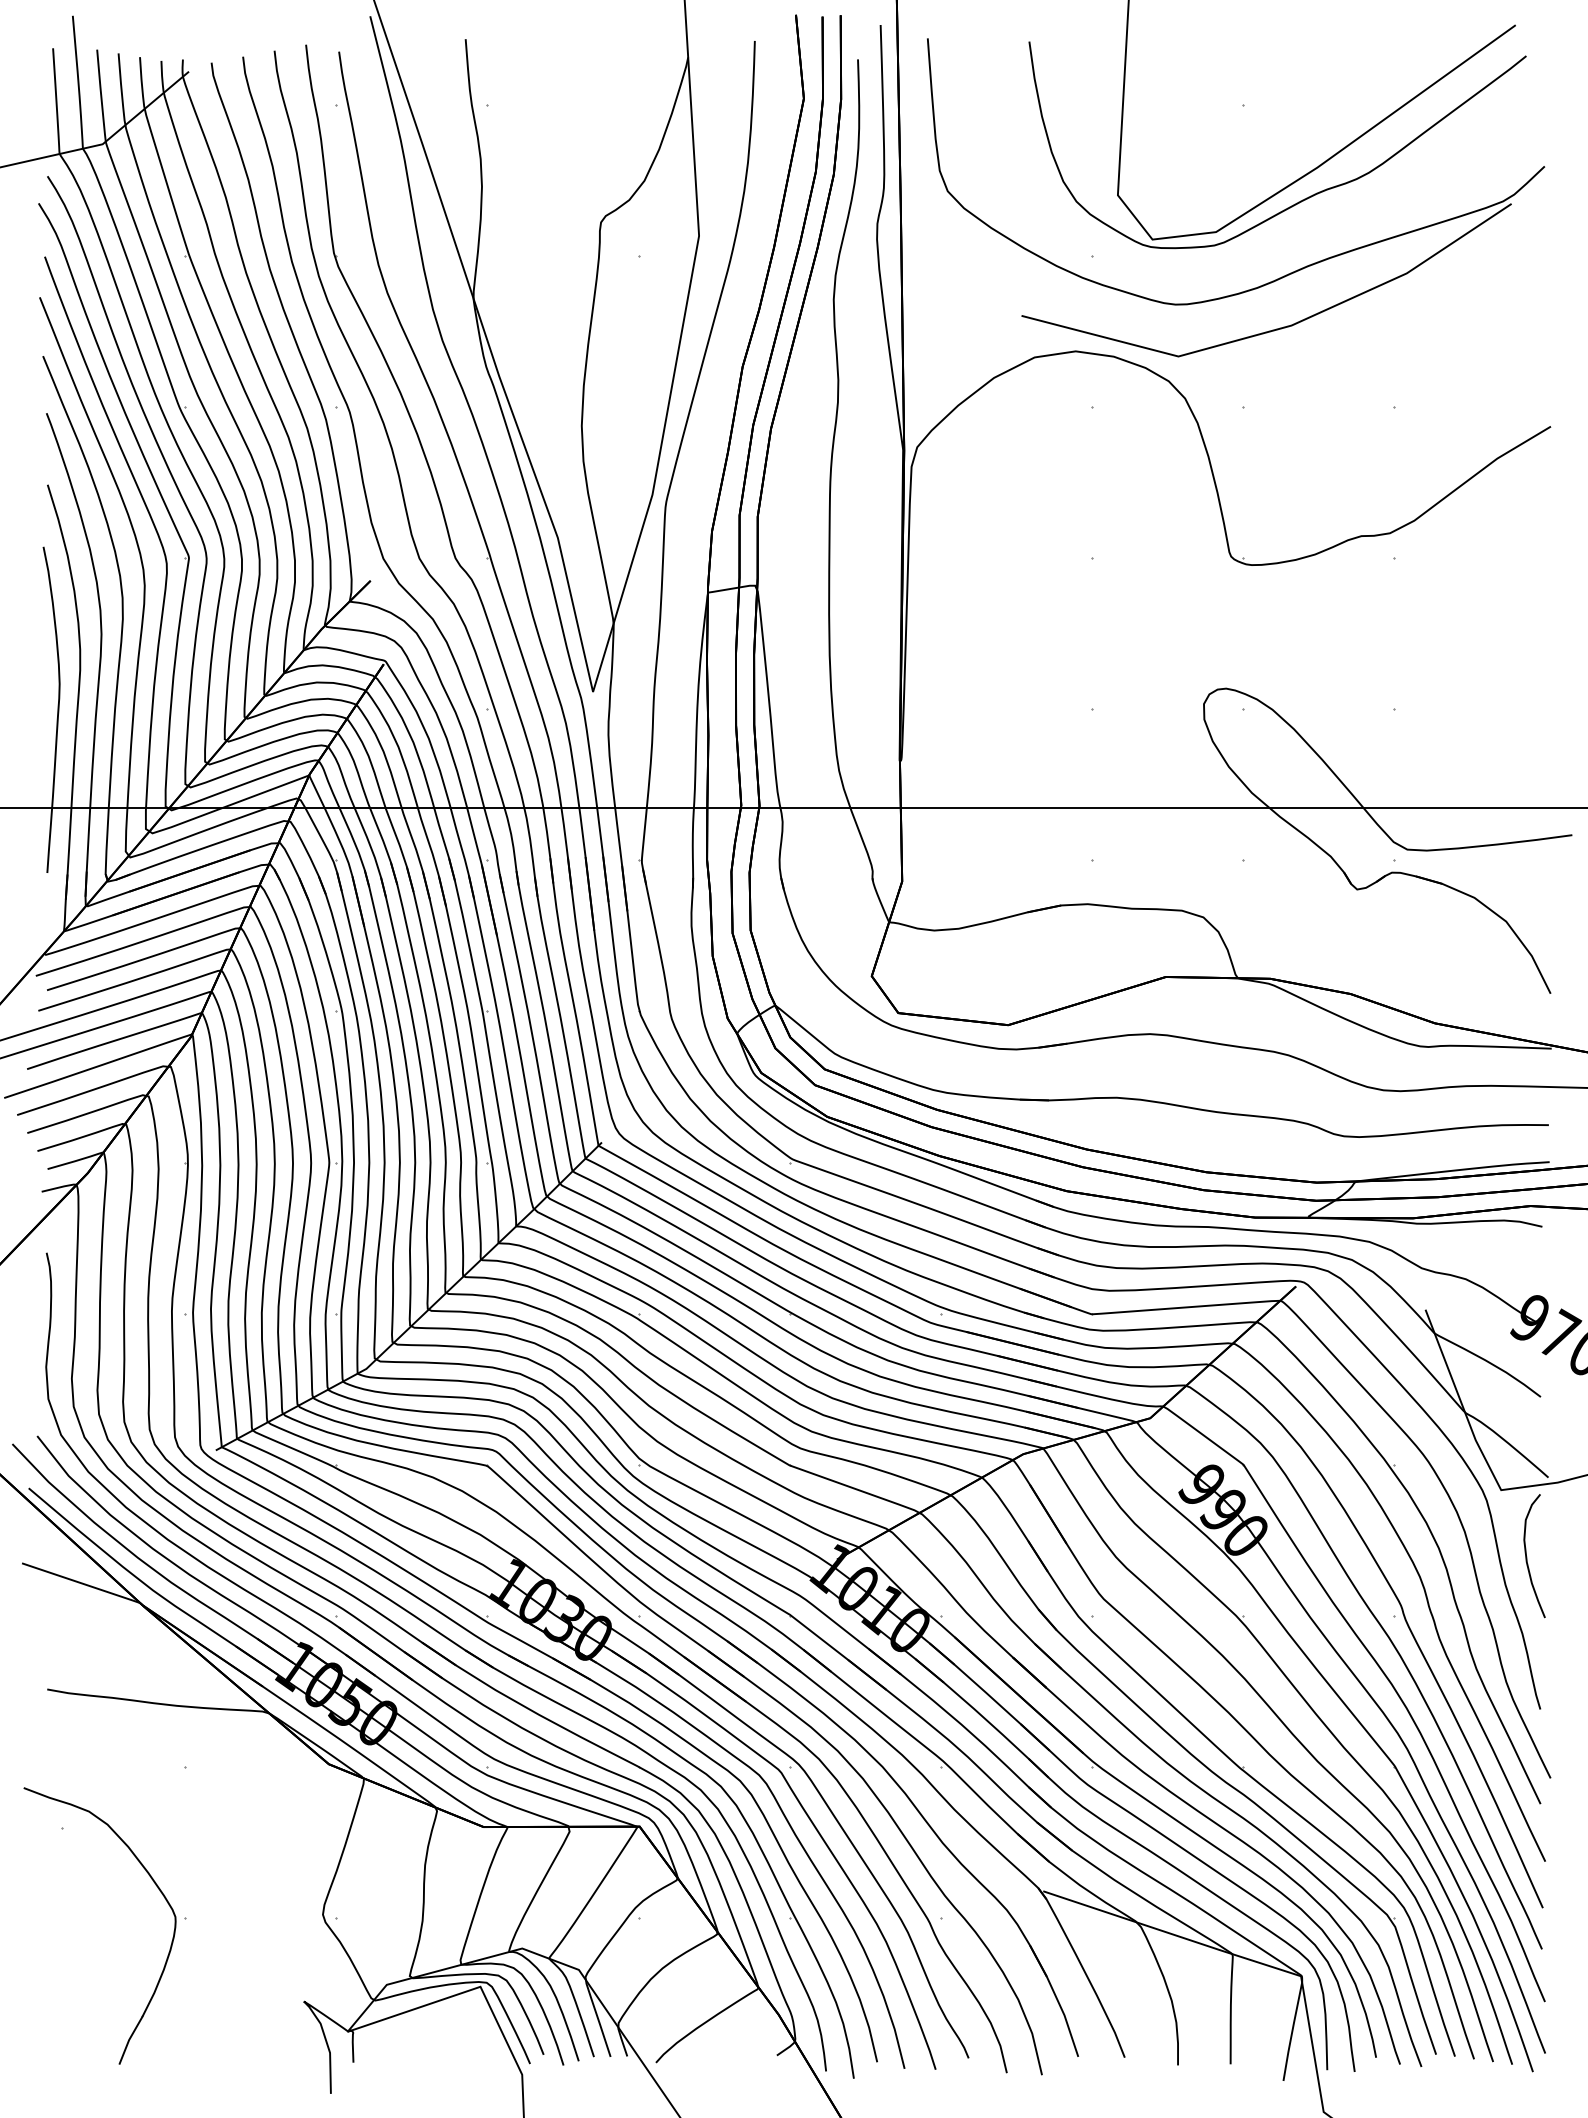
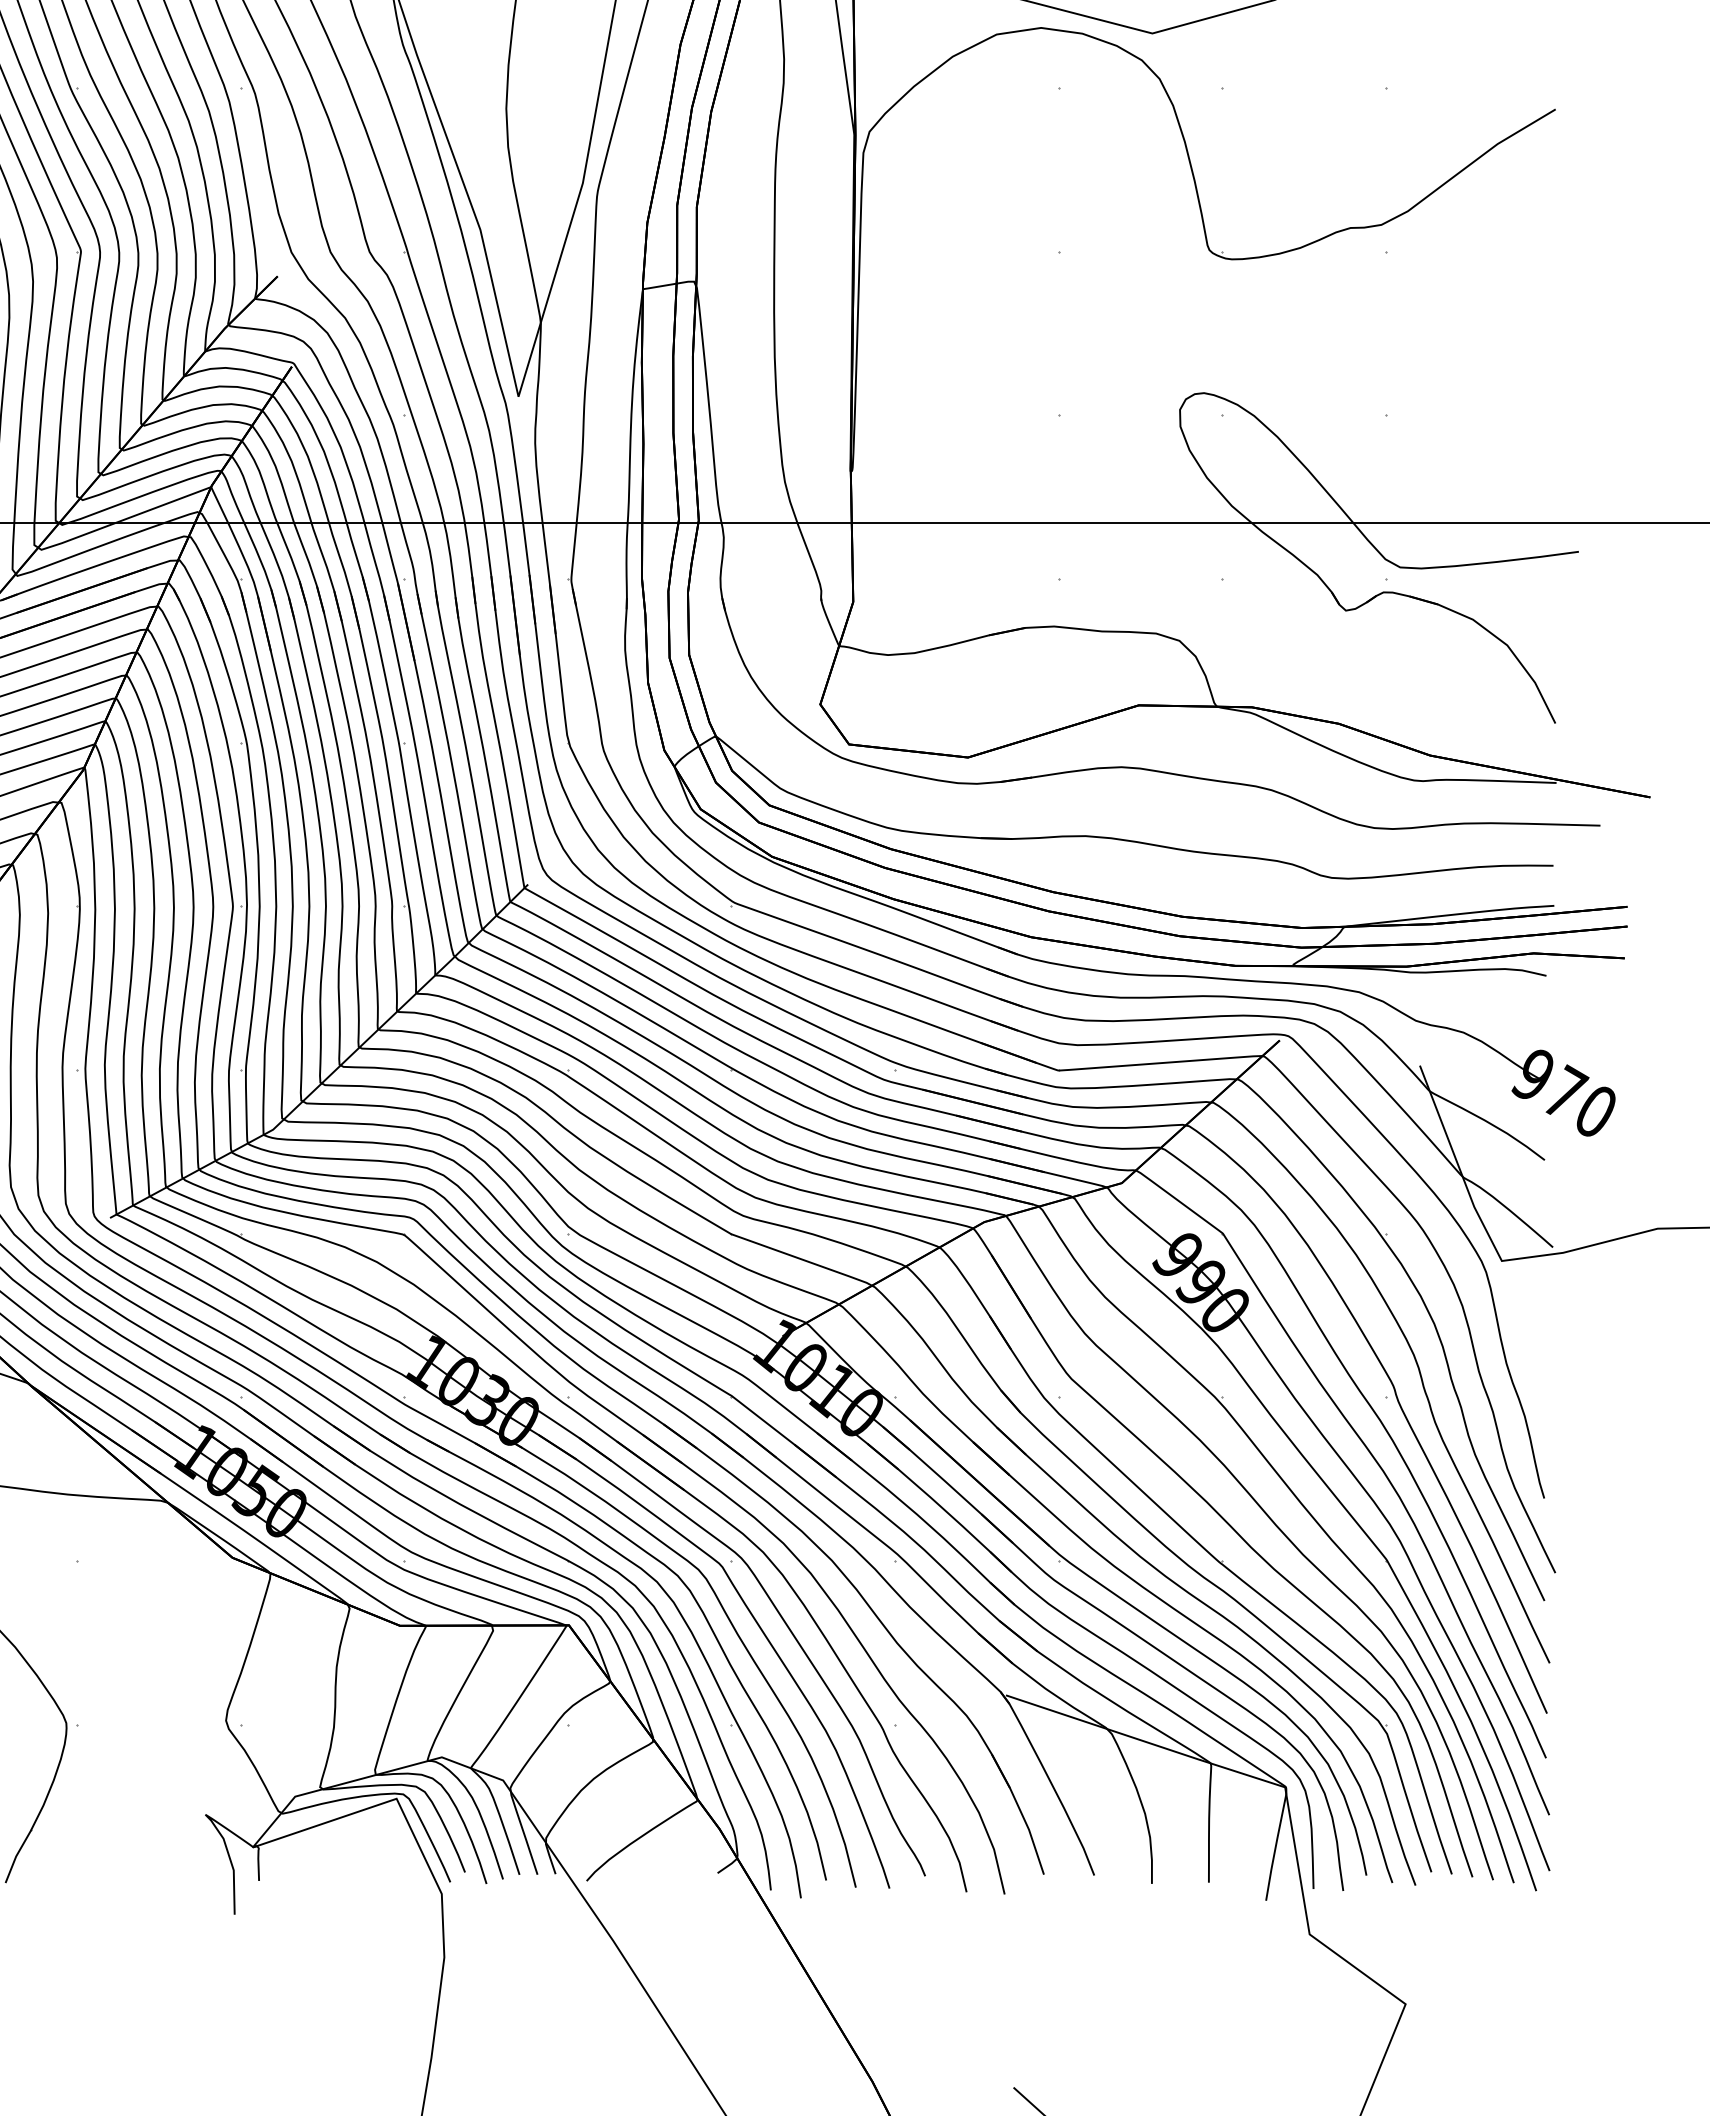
curve: (1527, 1556) -> (1530, 1332), removed

